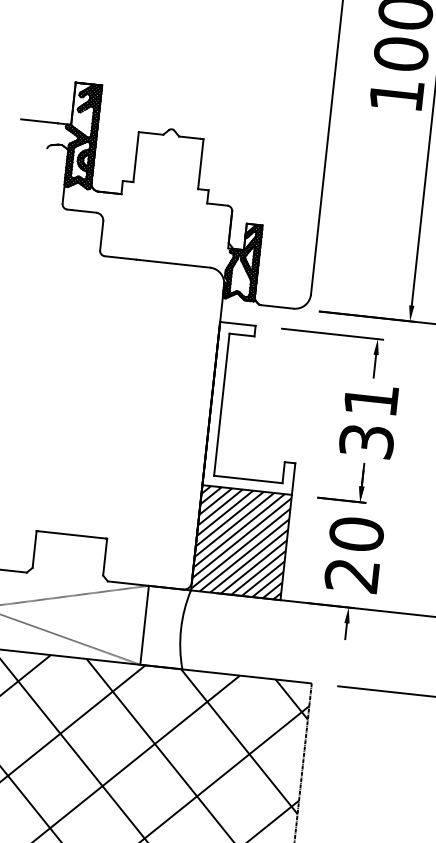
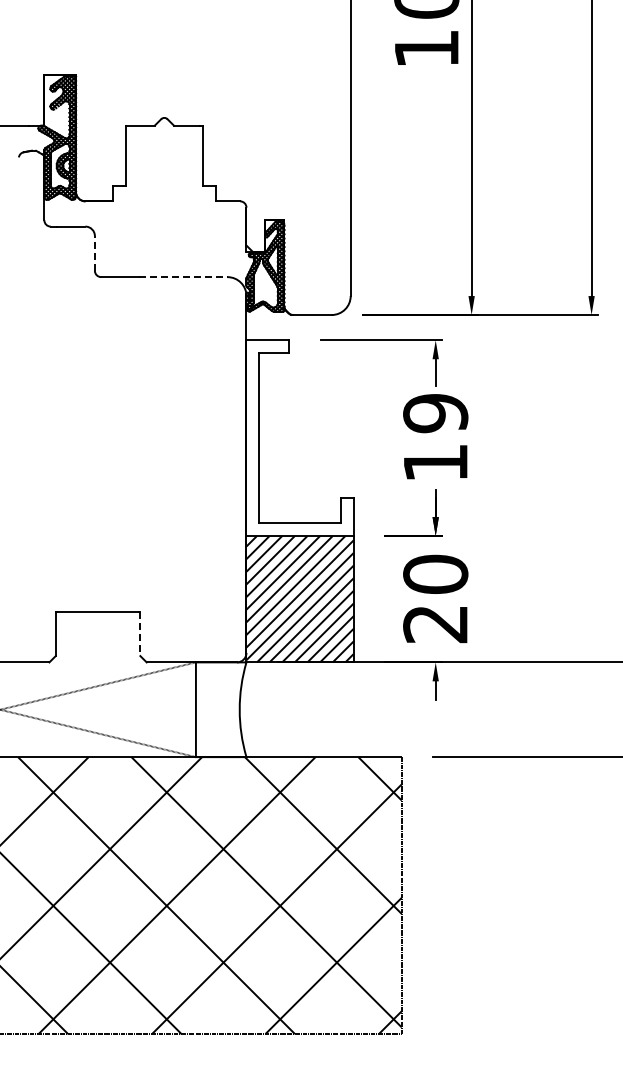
line: (101, 235) -> (94, 252), solid -> dashed
line: (173, 263) -> (183, 277), solid -> dashed
text: (368, 420) -> (435, 437), 31 -> 19
line: (105, 557) -> (140, 634), solid -> dashed

